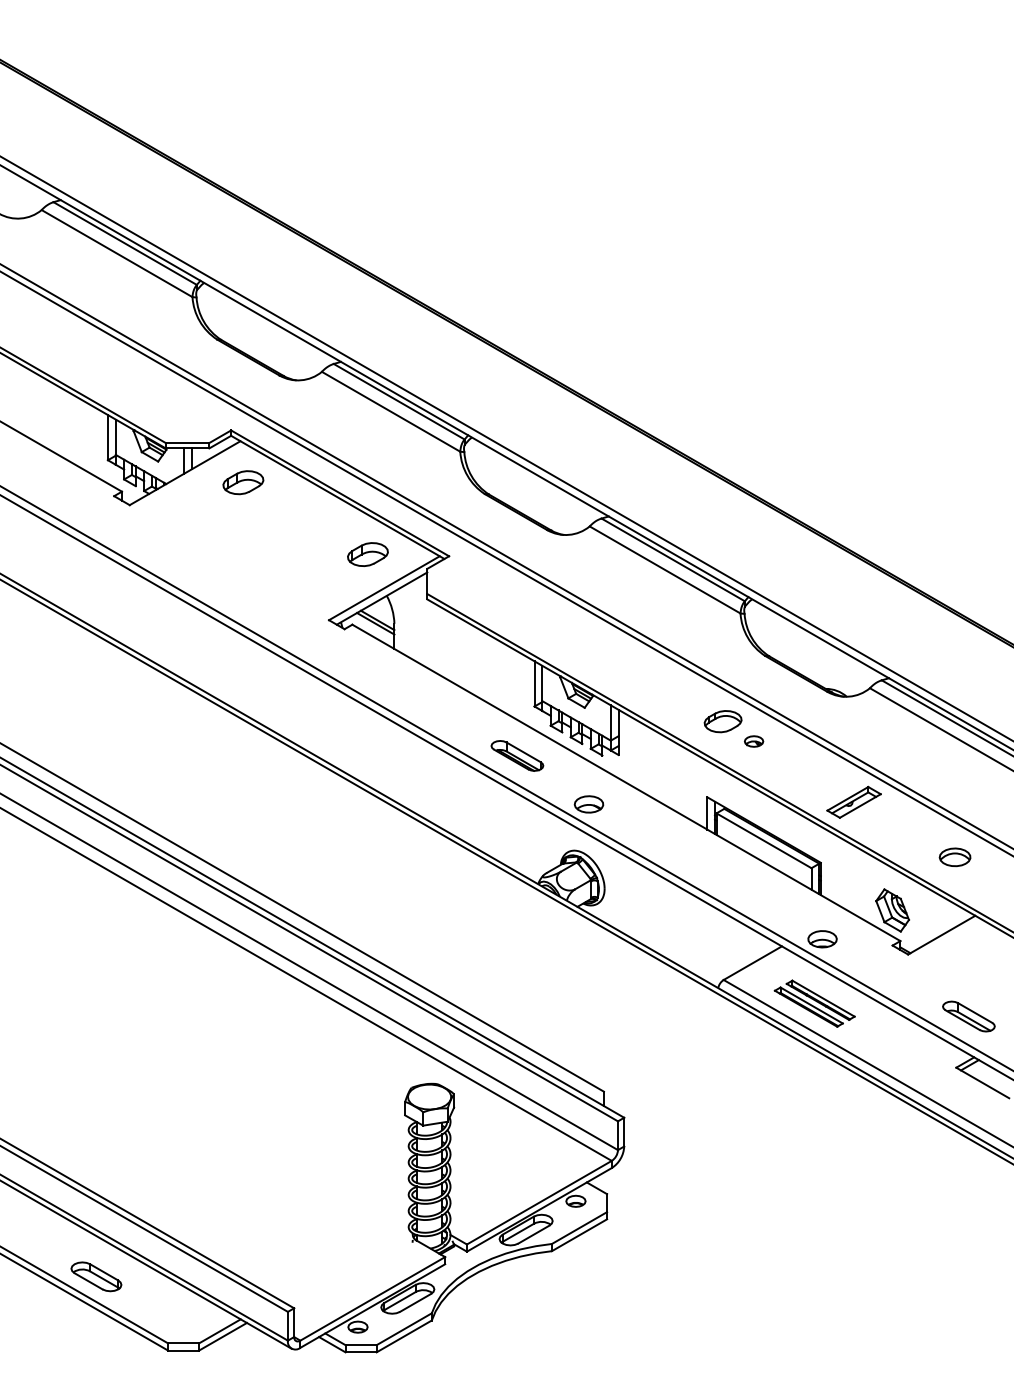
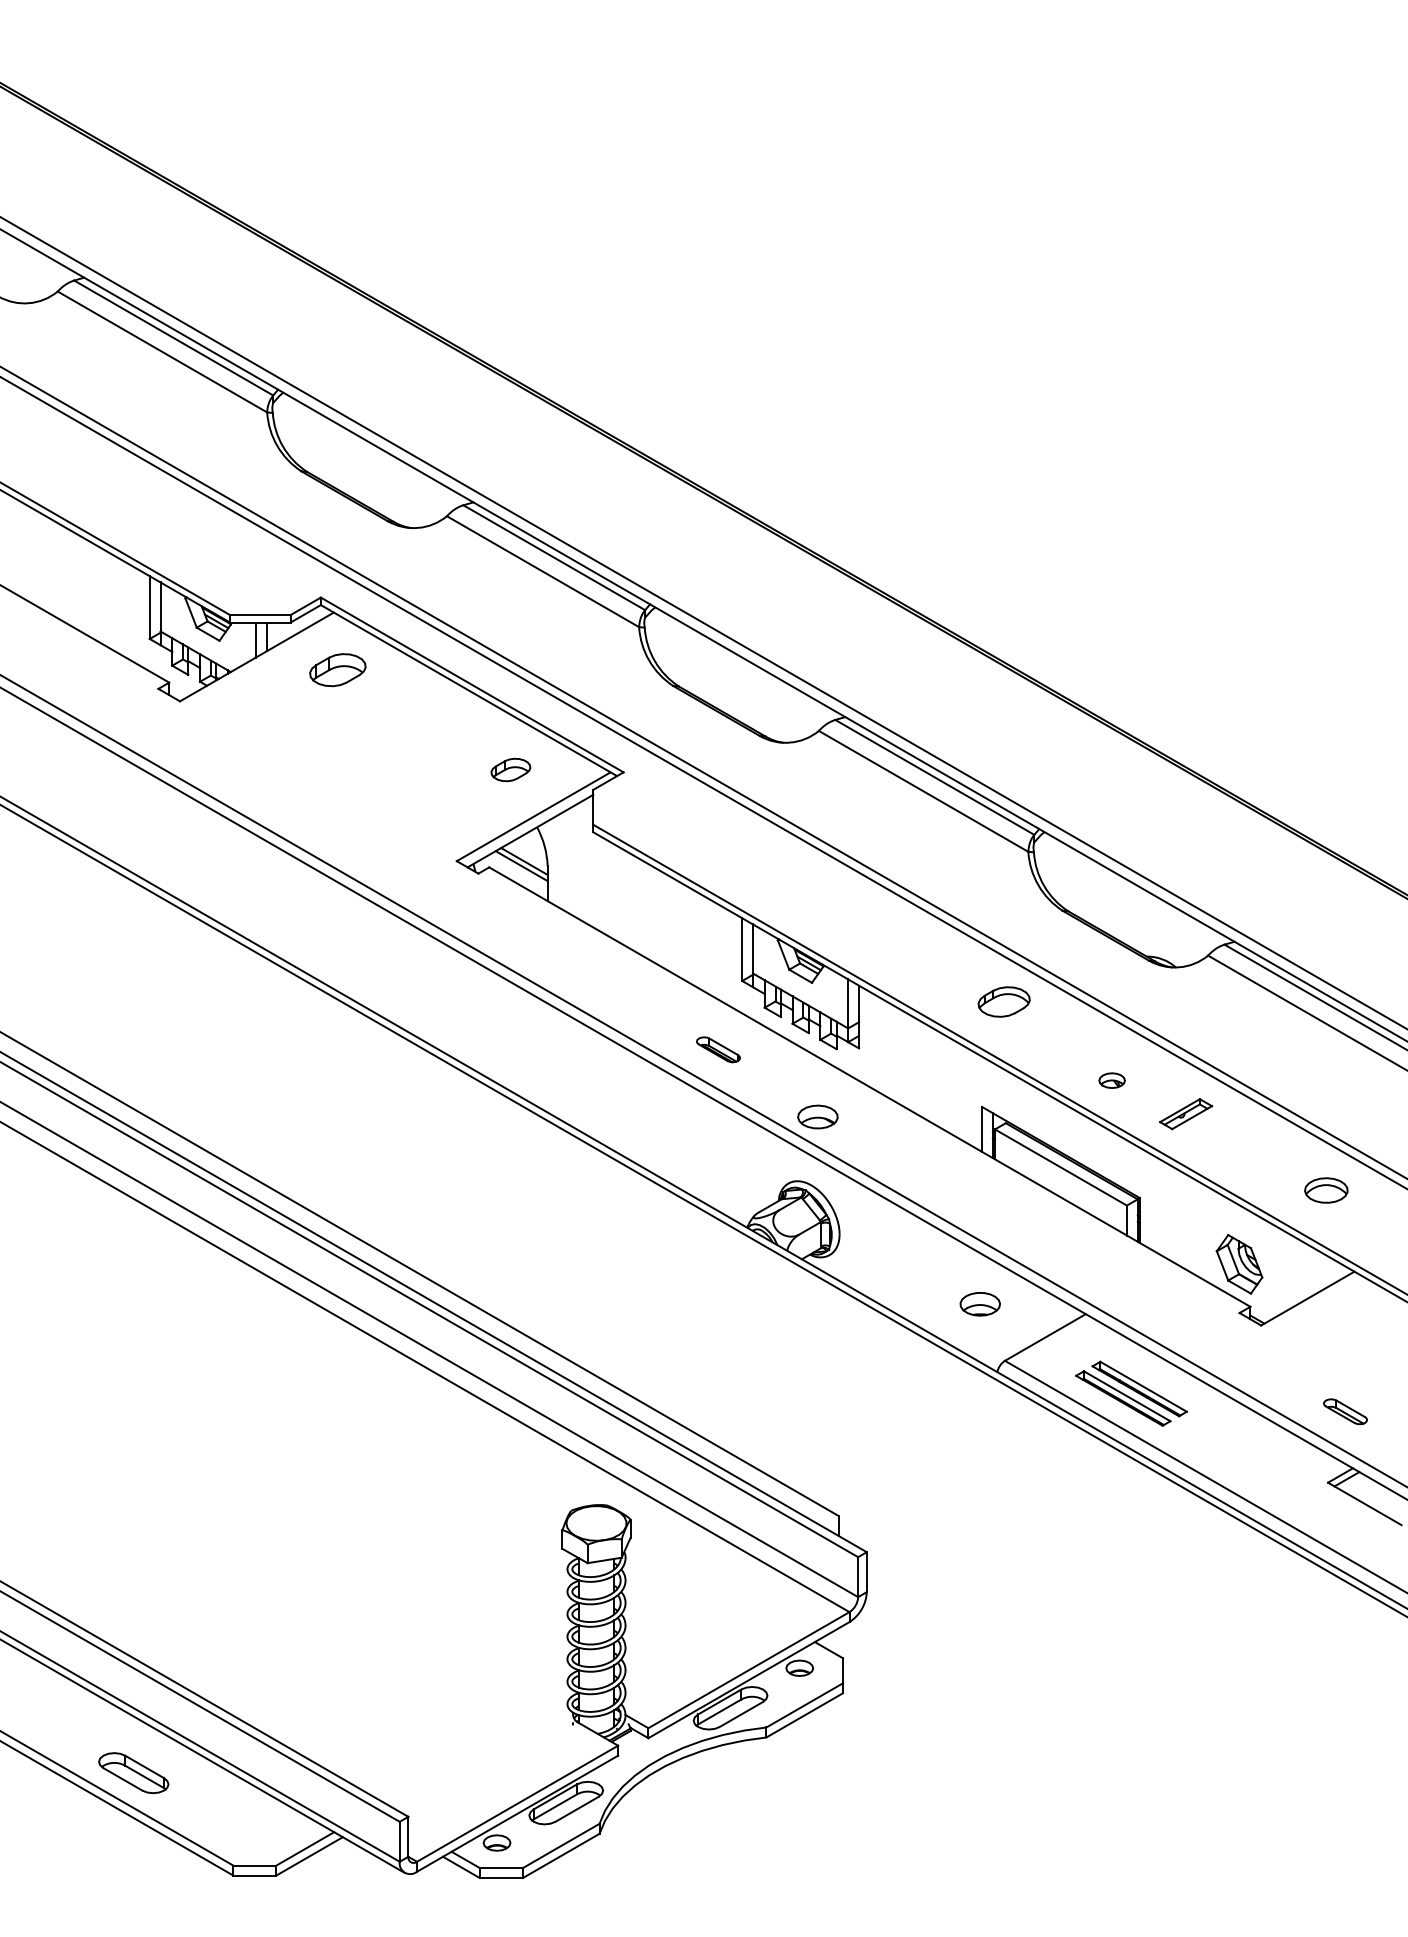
part: (367, 554) -> (510, 769), size x0.7
part: (753, 741) -> (1111, 1080), moved
part: (517, 755) -> (718, 1049), size x0.6
part: (853, 801) -> (1185, 1113), size x0.7
part: (822, 939) -> (979, 1304), moved
part: (968, 1016) -> (1345, 1411), size x0.6

